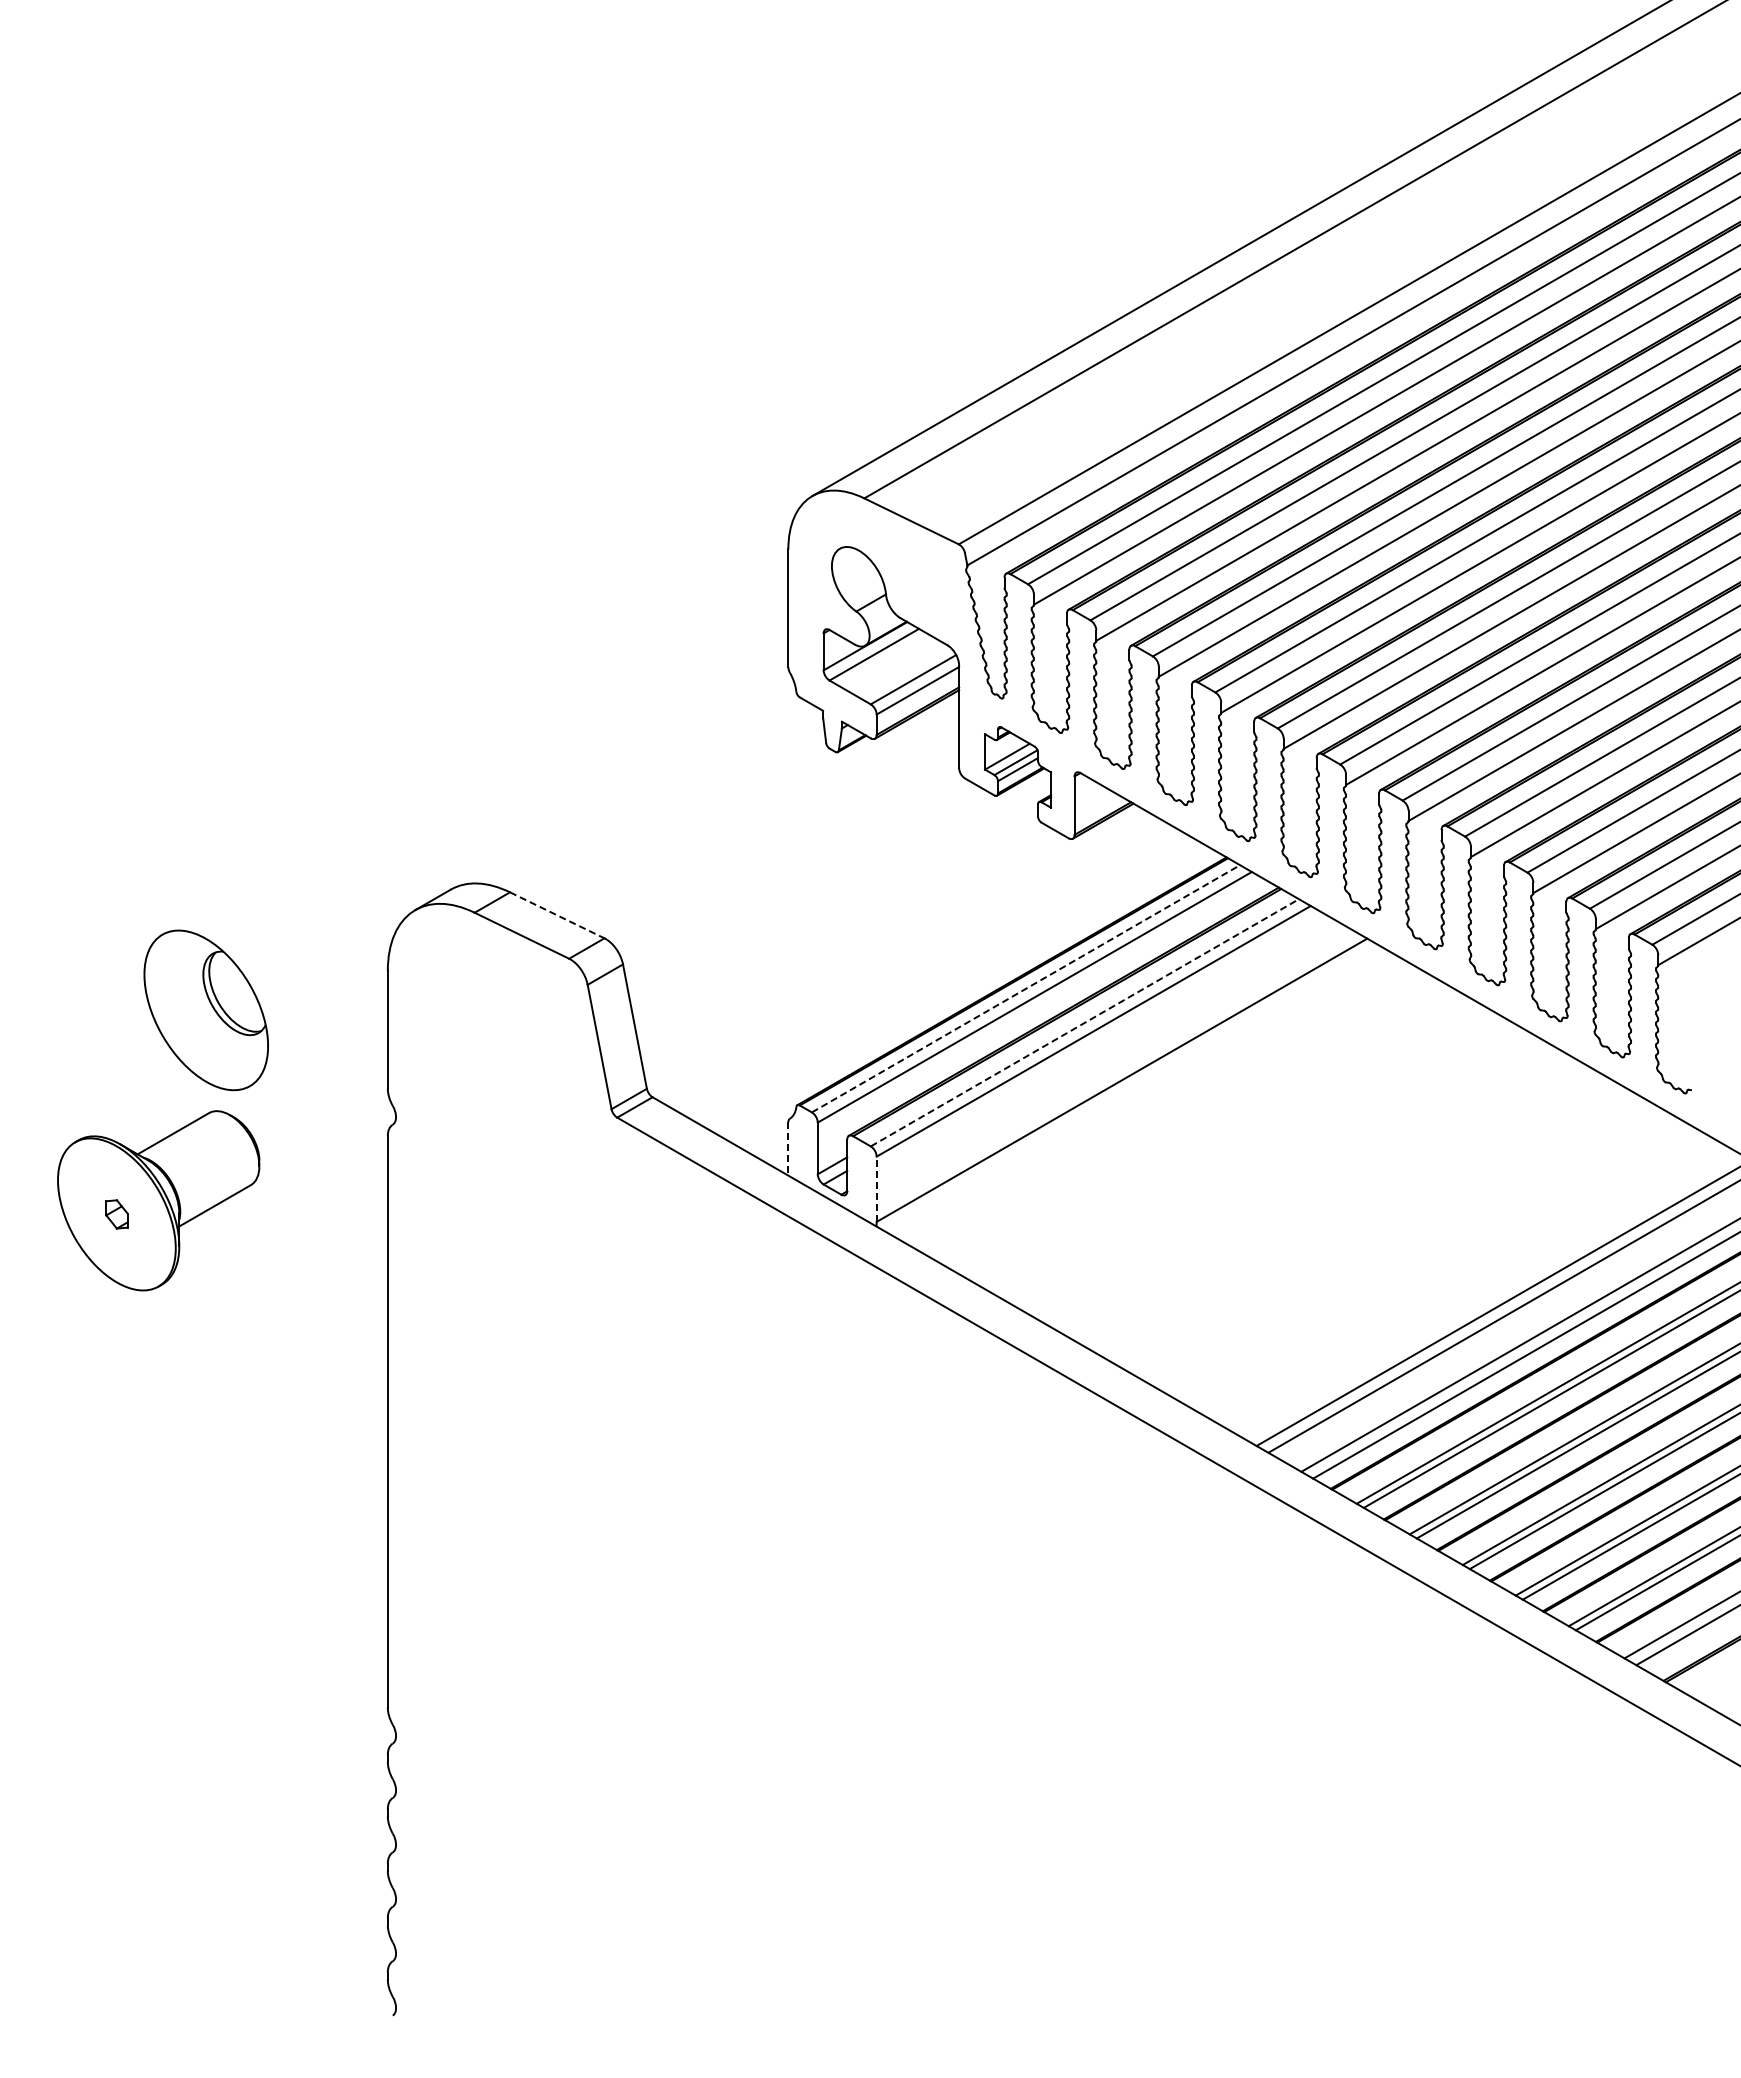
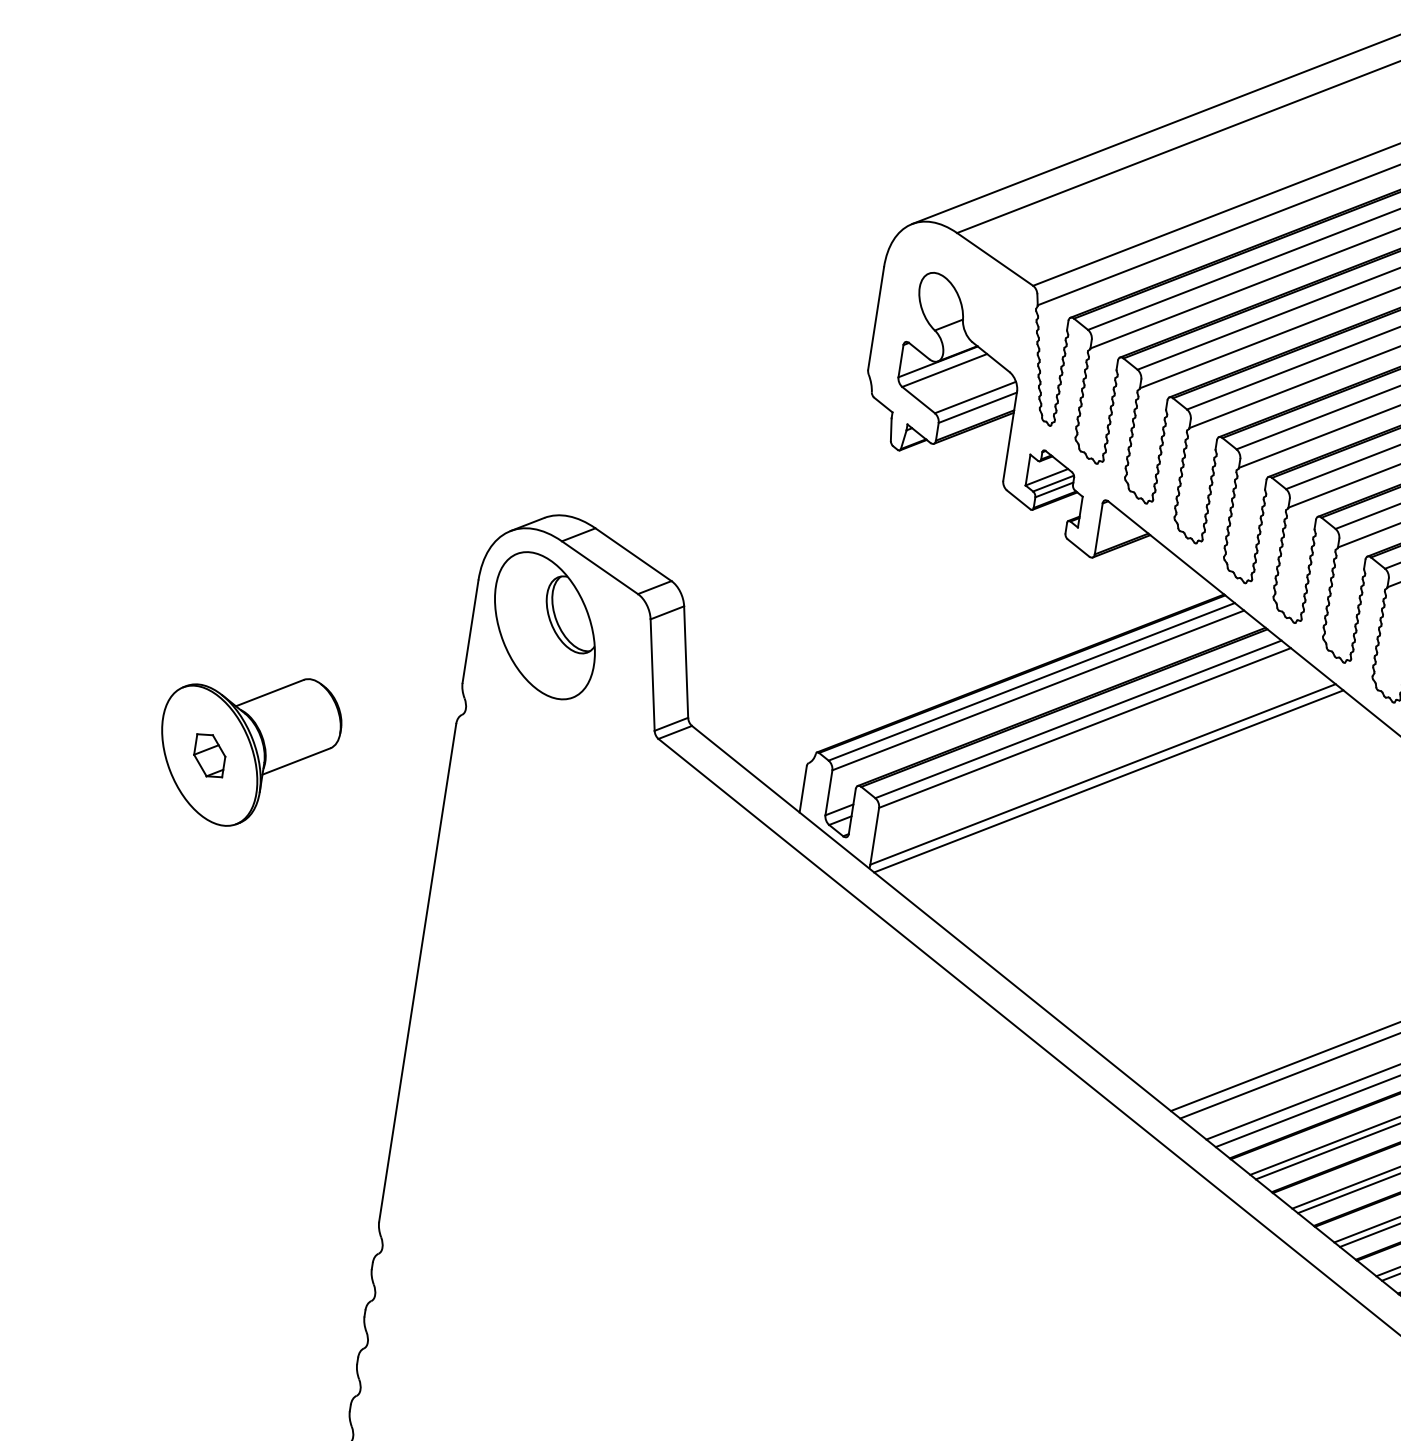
line: (557, 915) -> (633, 554), dashed -> solid
line: (1026, 988) -> (1032, 681), dashed -> solid
part: (205, 1010) -> (544, 625), moved
line: (1085, 1022) -> (1079, 719), dashed -> solid
line: (1129, 1086) -> (1108, 780), added
line: (788, 1149) -> (803, 789), dashed -> solid
line: (876, 1189) -> (874, 836), dashed -> solid
part: (116, 1214) -> (209, 755), size x1.67

